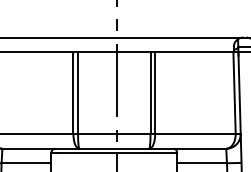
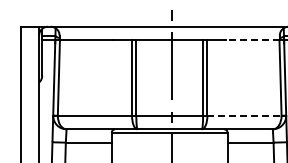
line: (205, 52) -> (253, 40), solid -> dashed
line: (195, 133) -> (244, 115), solid -> dashed

